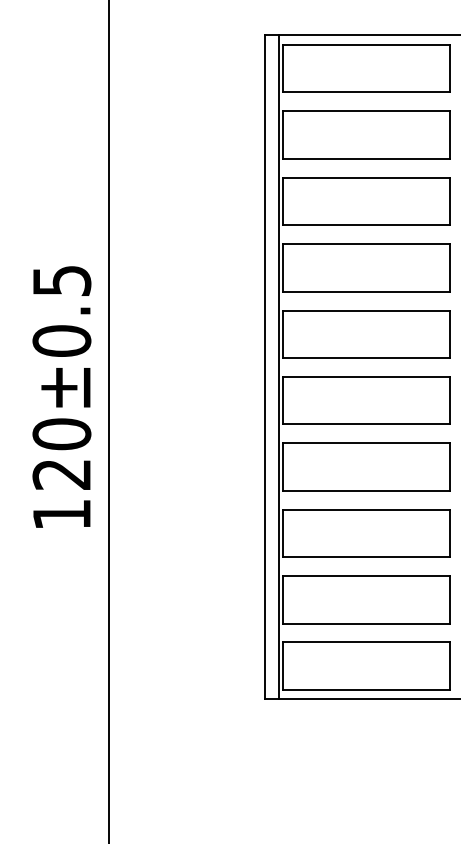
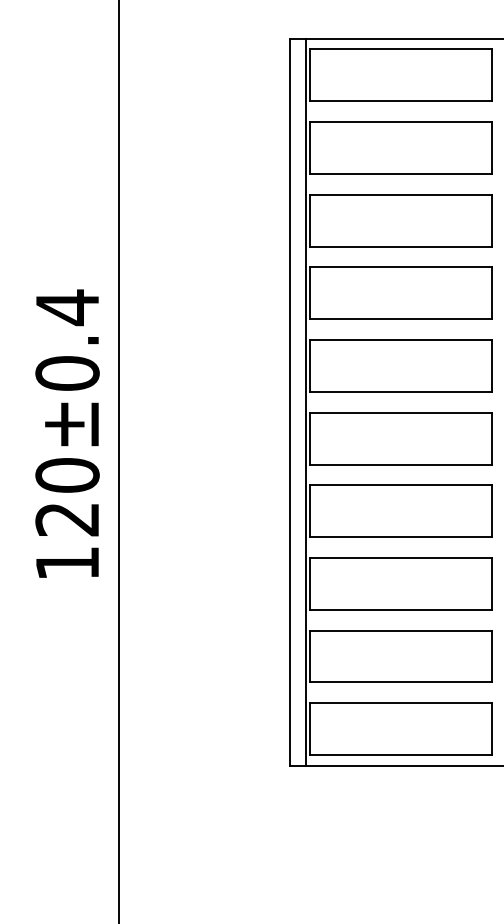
text: (62, 280) -> (68, 307), 120±0.5 -> 120±0.4

